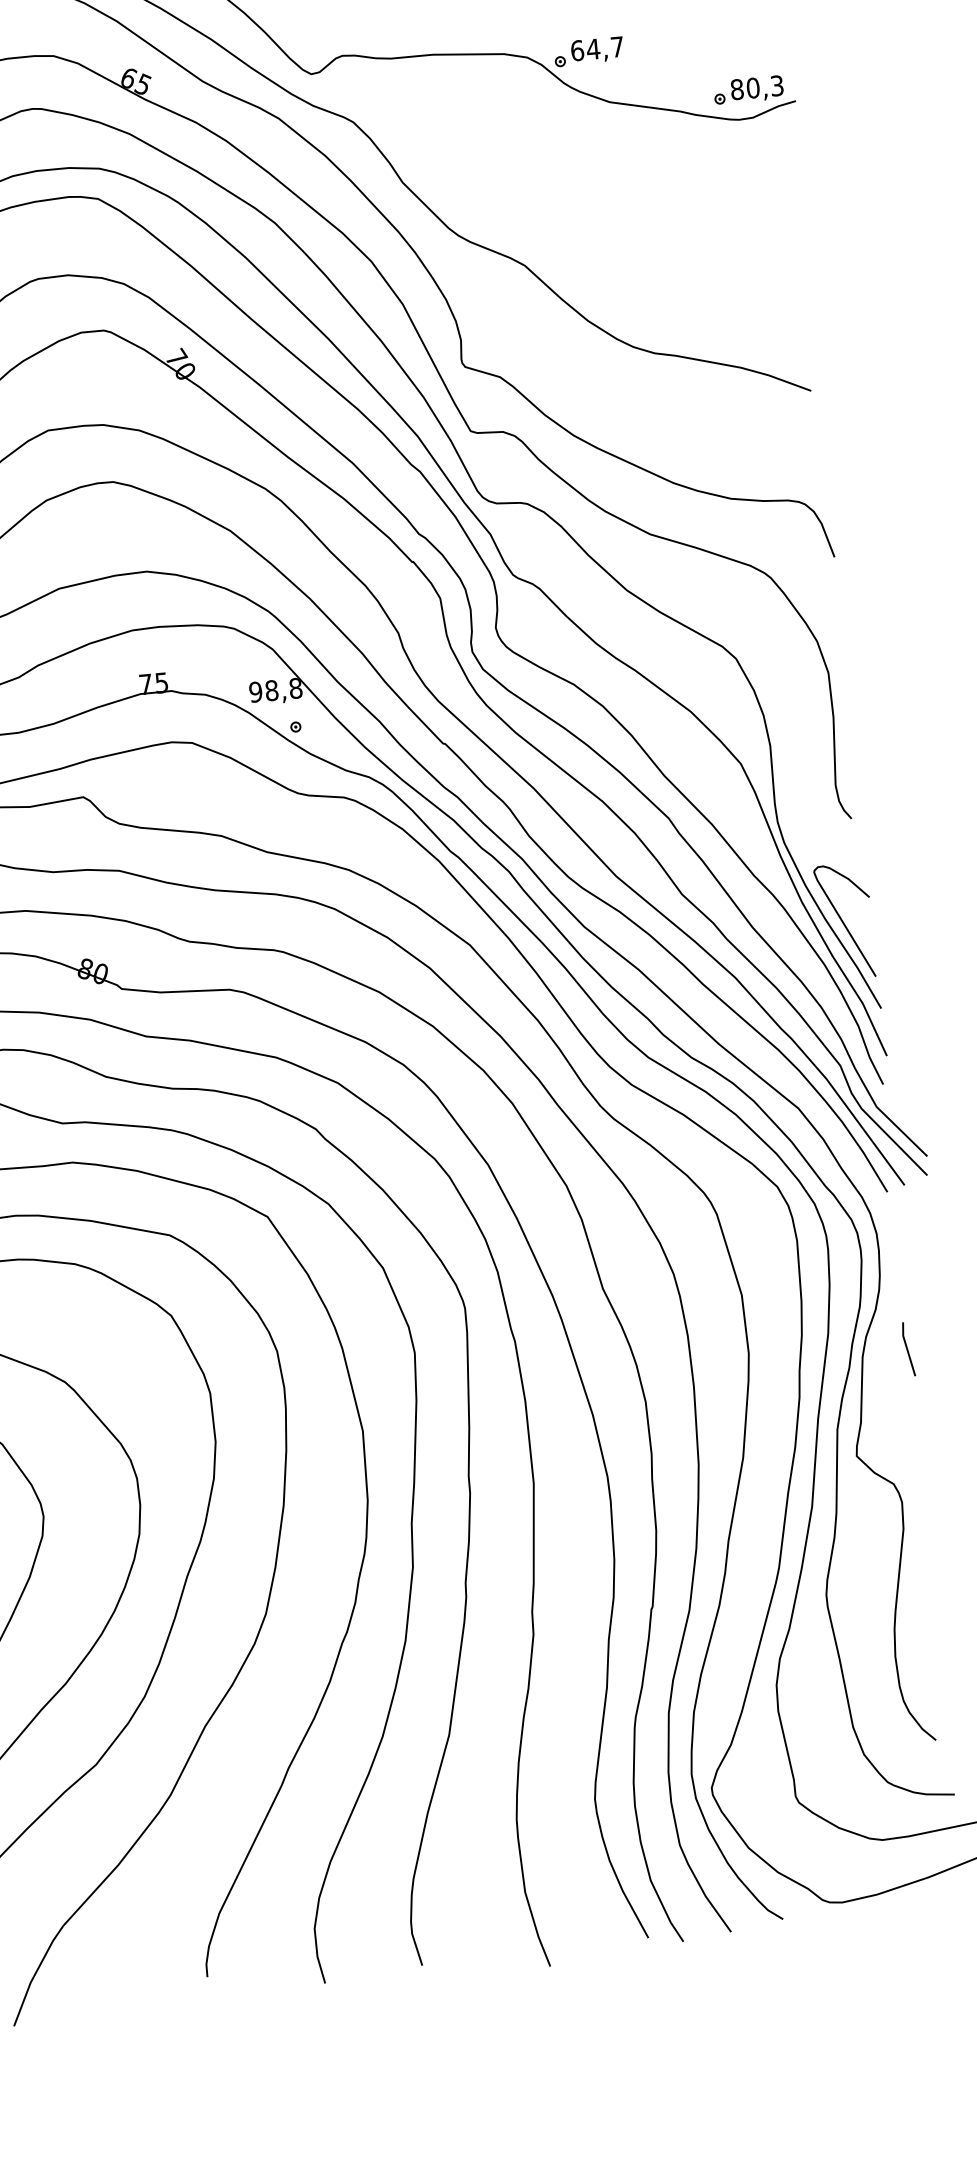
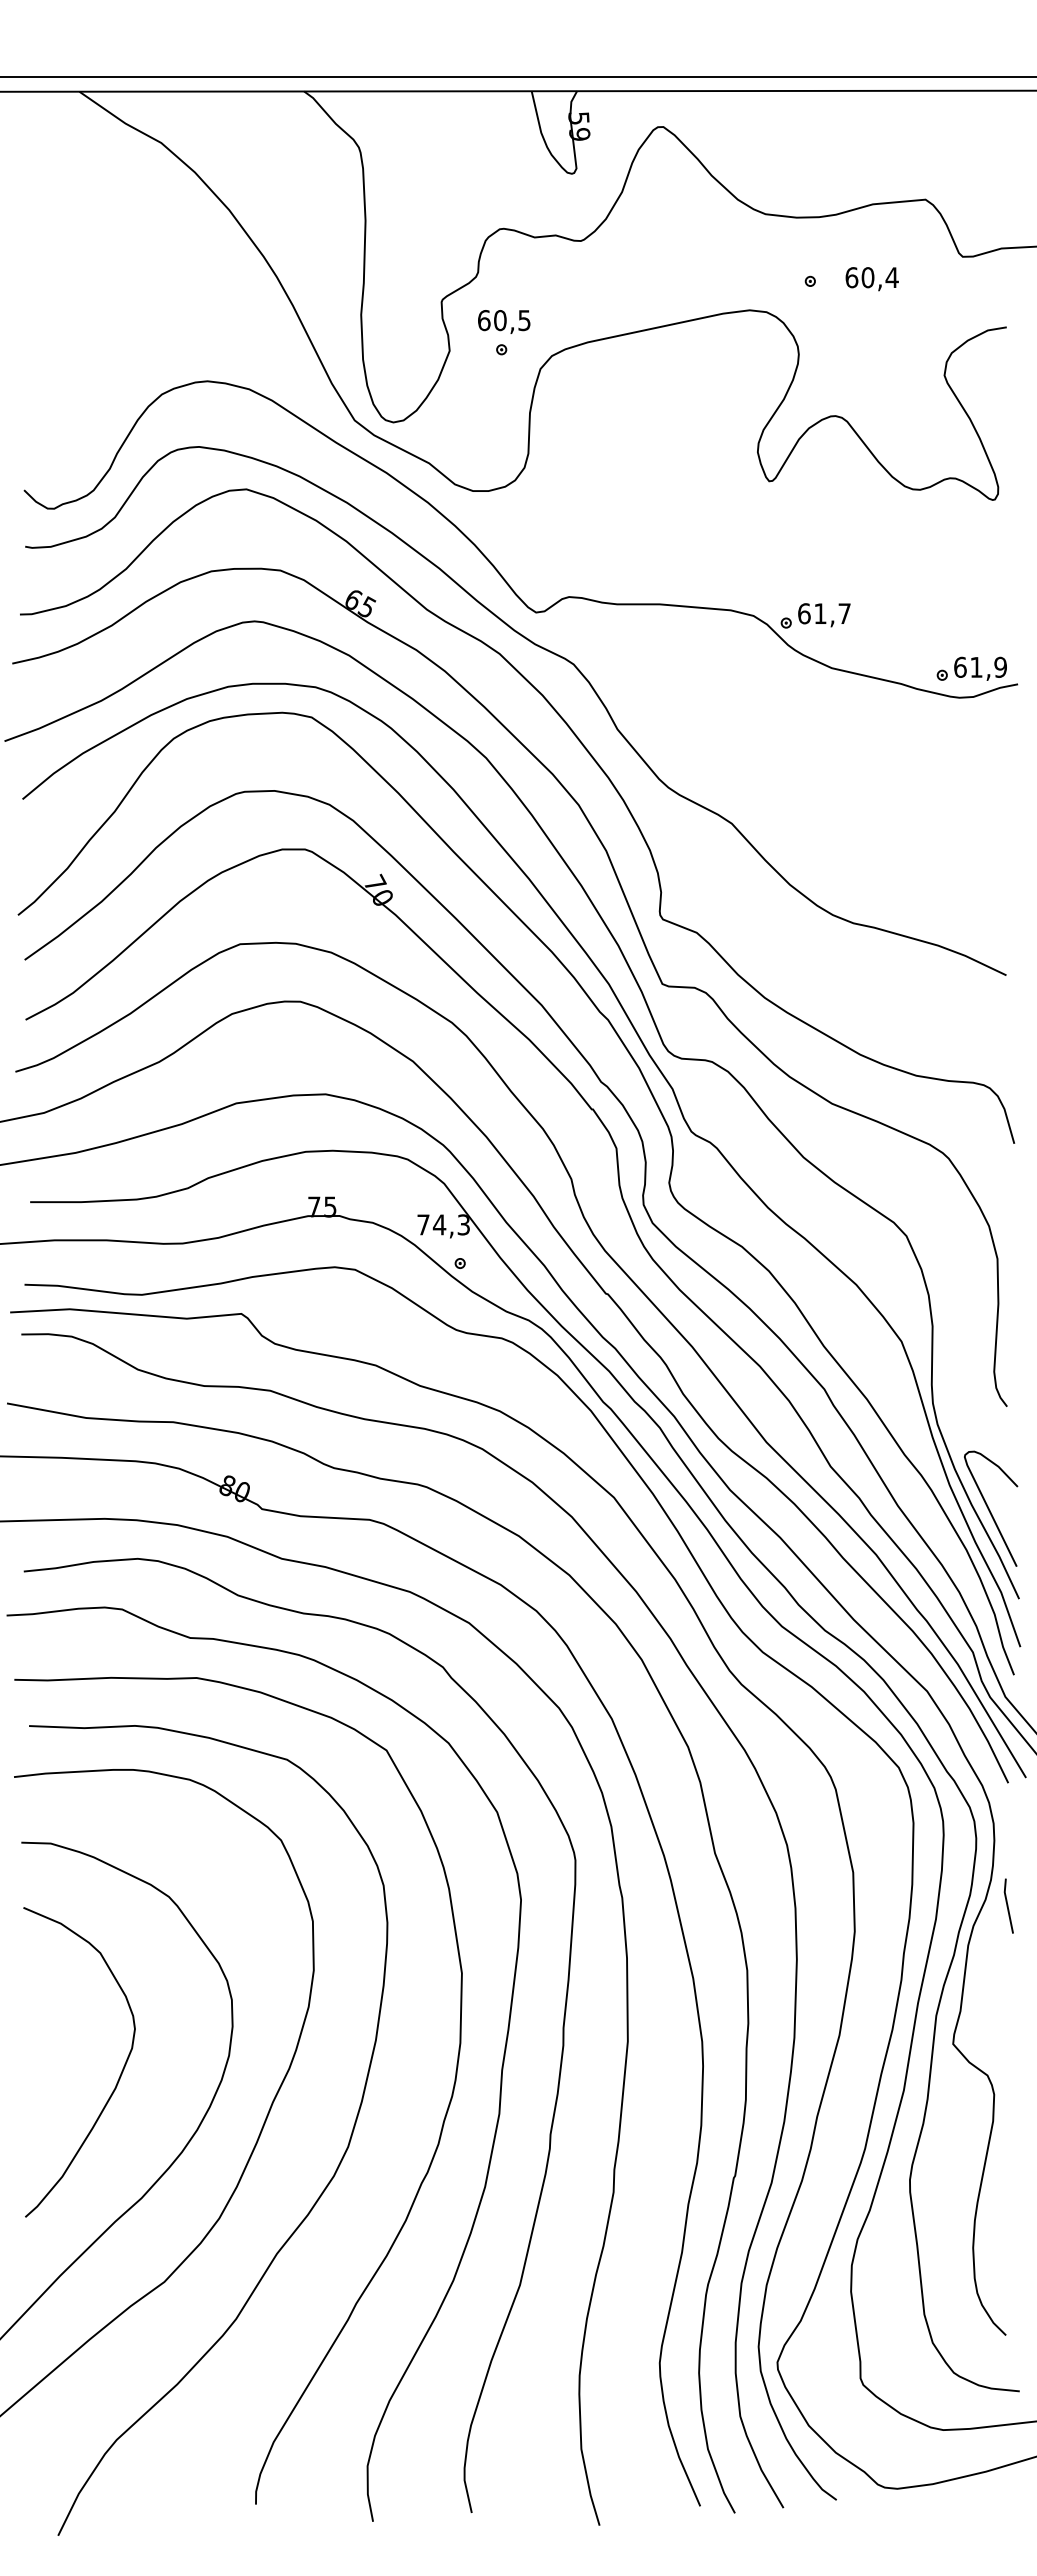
text: (593, 49) -> (820, 613), 64,7 -> 61,7
text: (757, 86) -> (980, 666), 80,3 -> 61,9
text: (275, 689) -> (443, 1224), 98,8 -> 74,3
line: (908, 1348) -> (1008, 1905), moved

